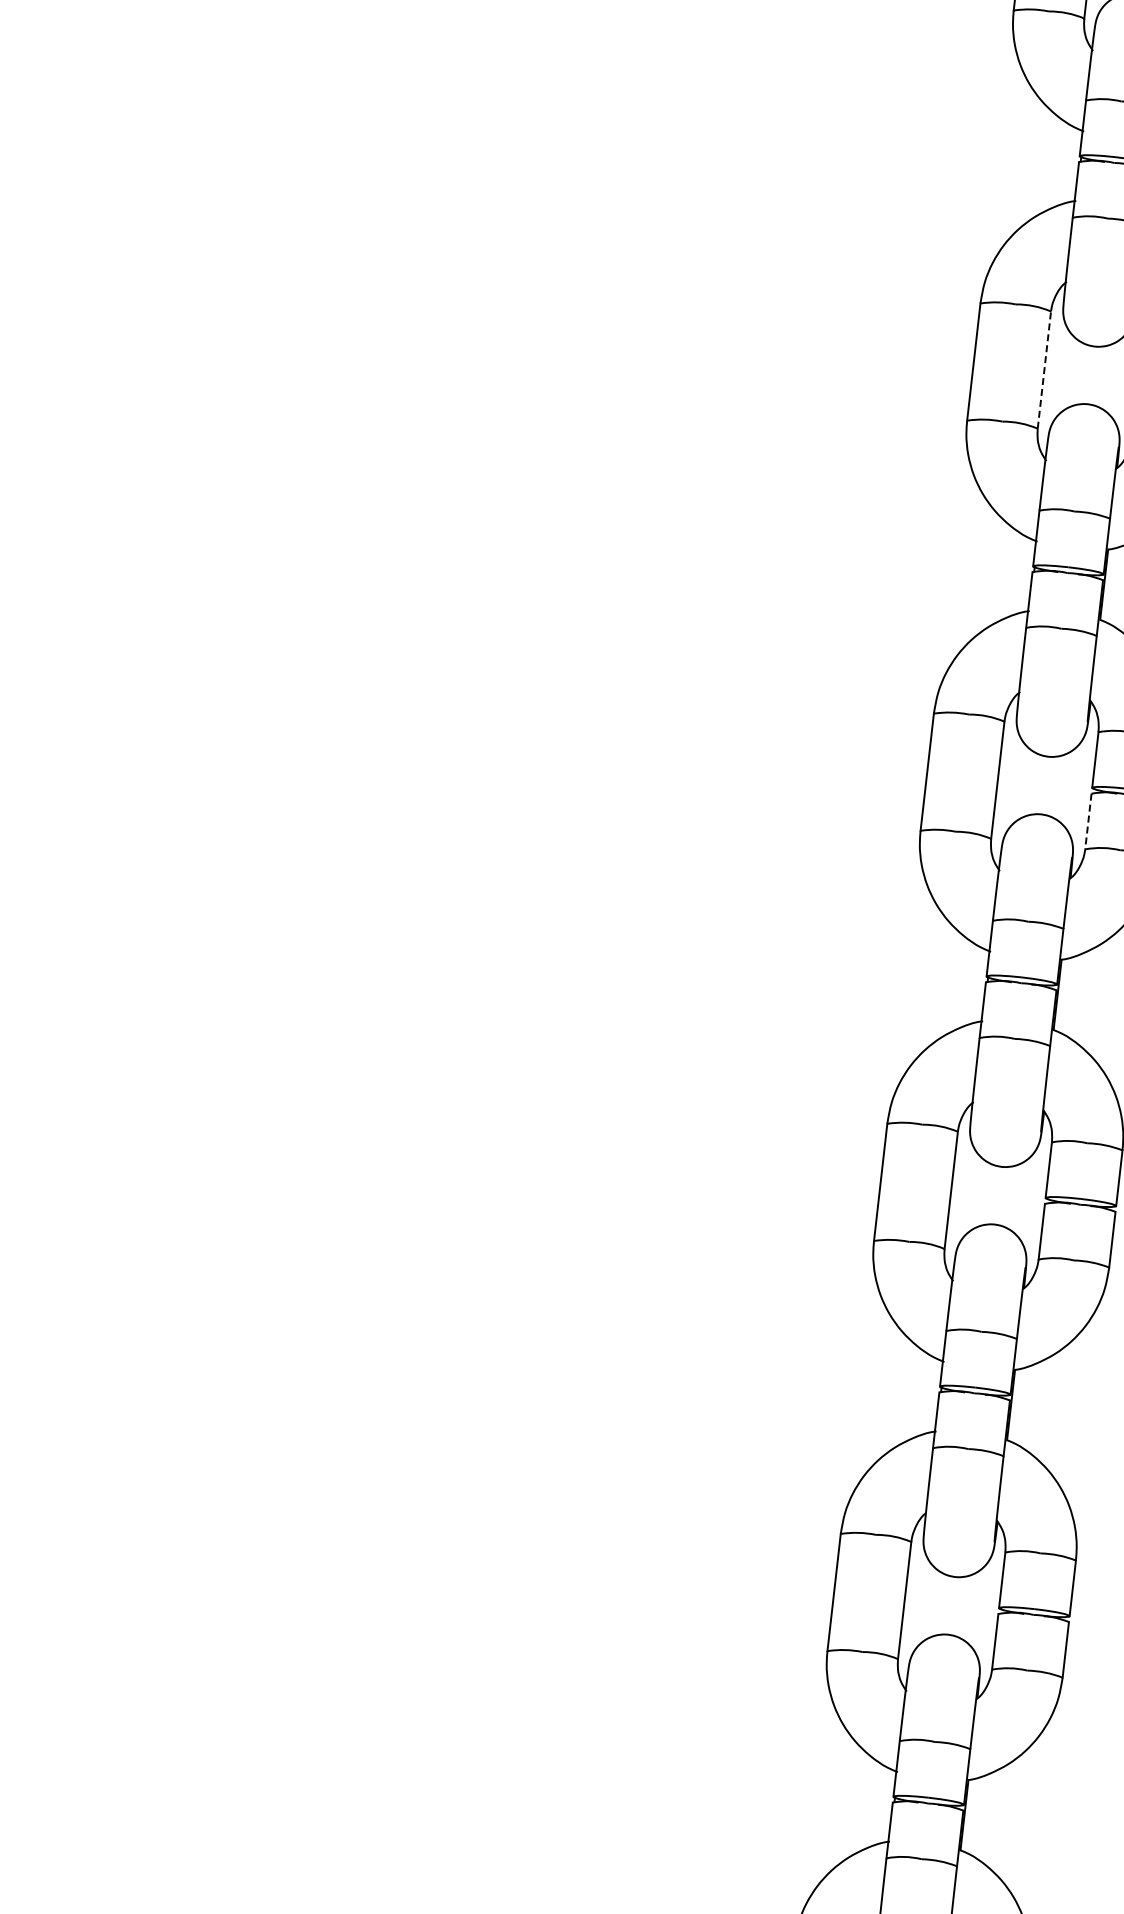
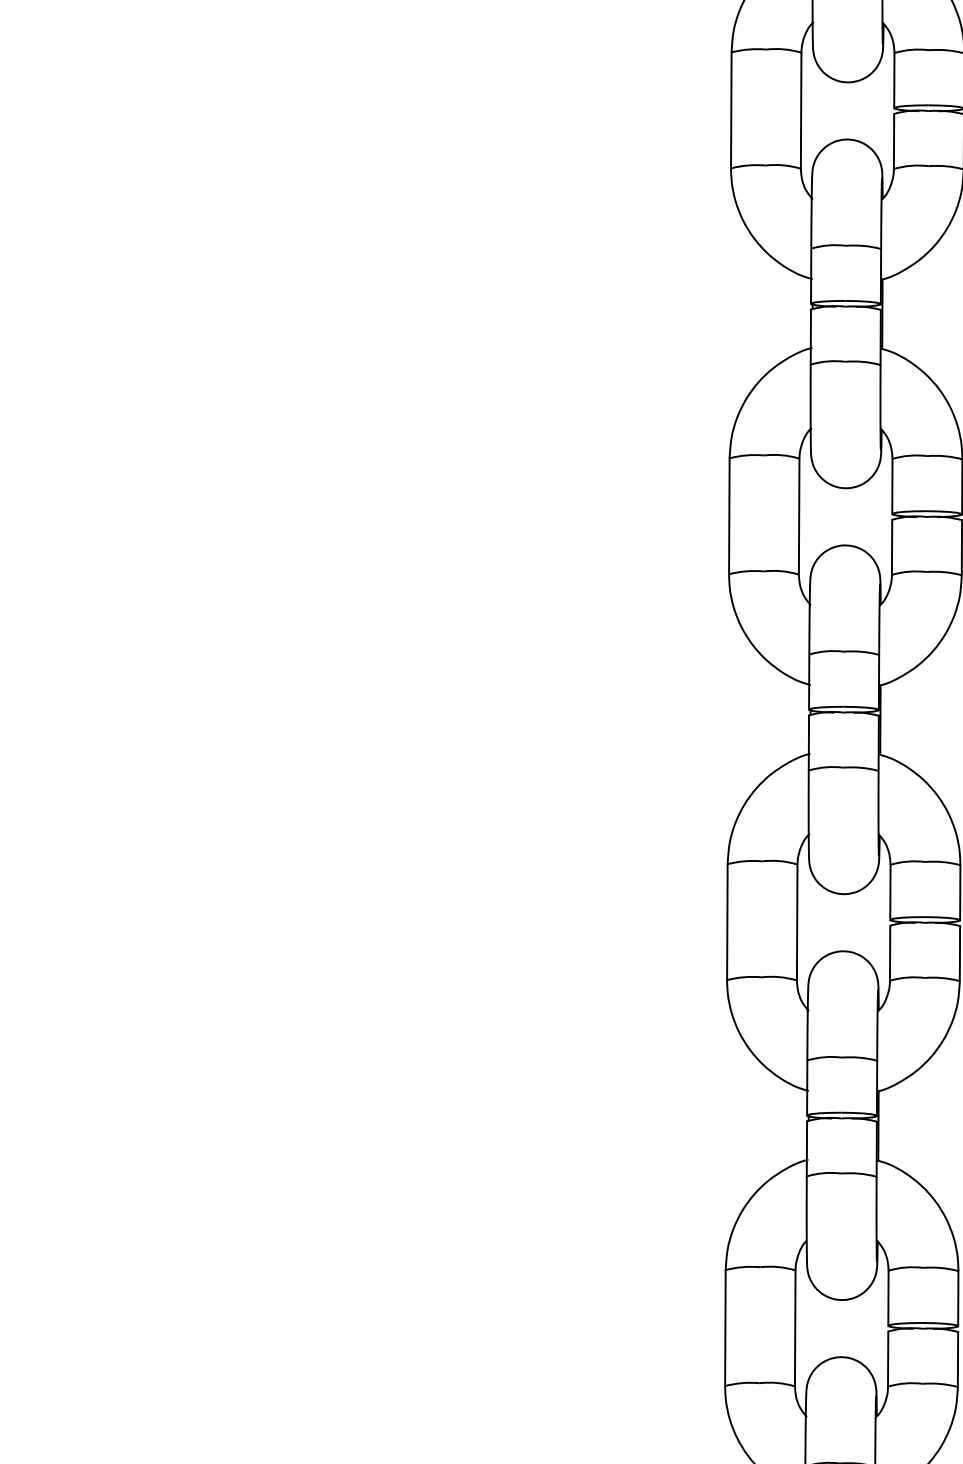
line: (1044, 370) -> (801, 111), dashed -> solid
line: (1088, 822) -> (892, 548), dashed -> solid

